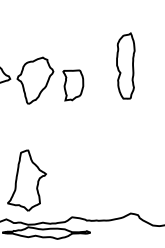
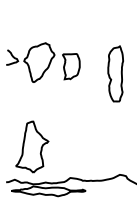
part: (125, 65) -> (115, 73), moved

